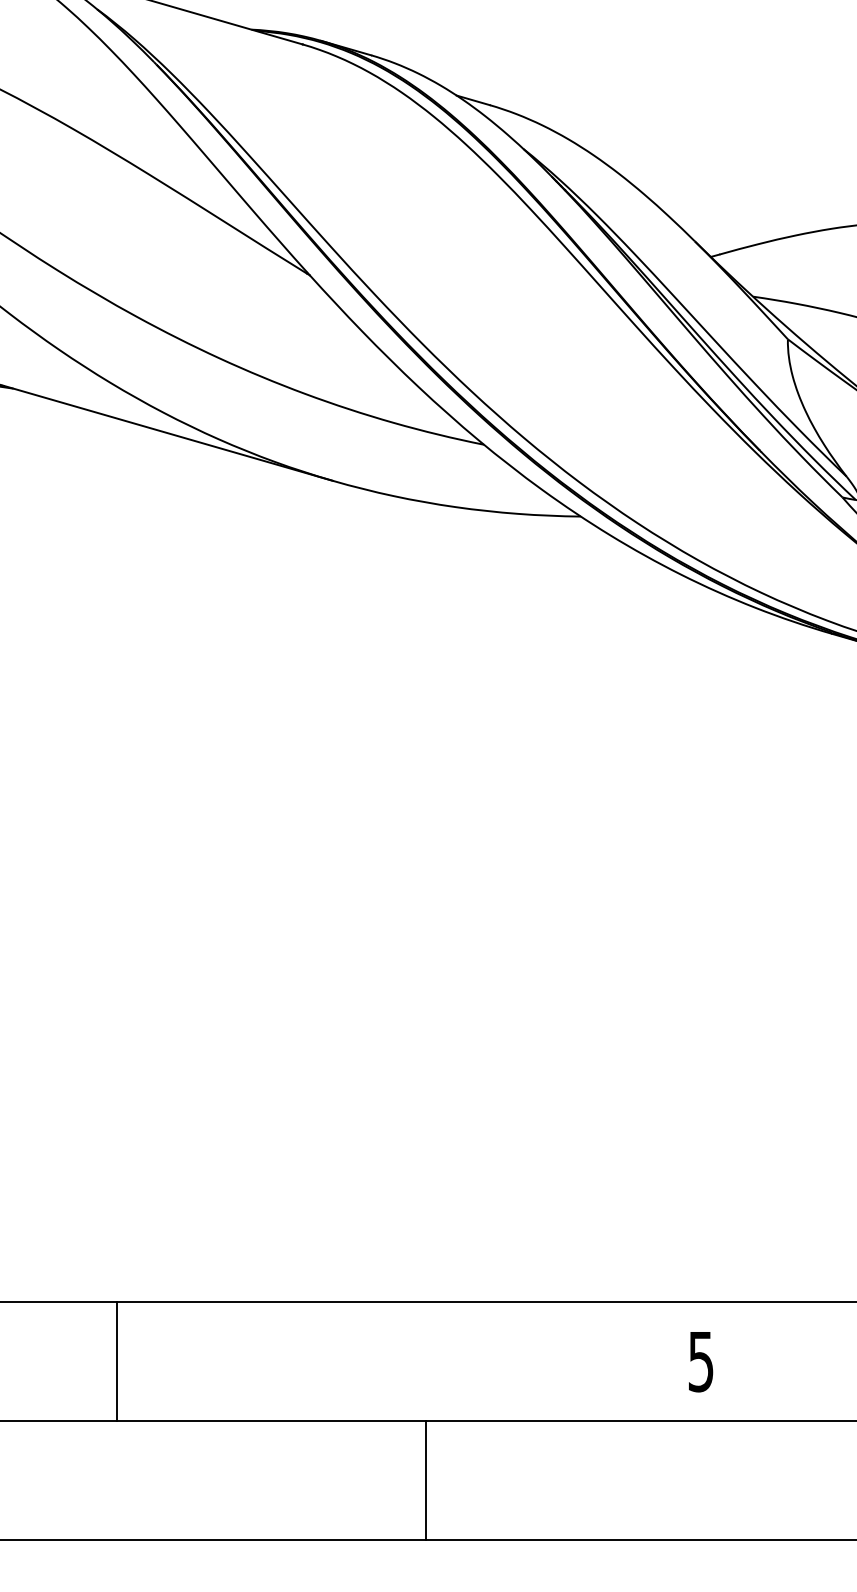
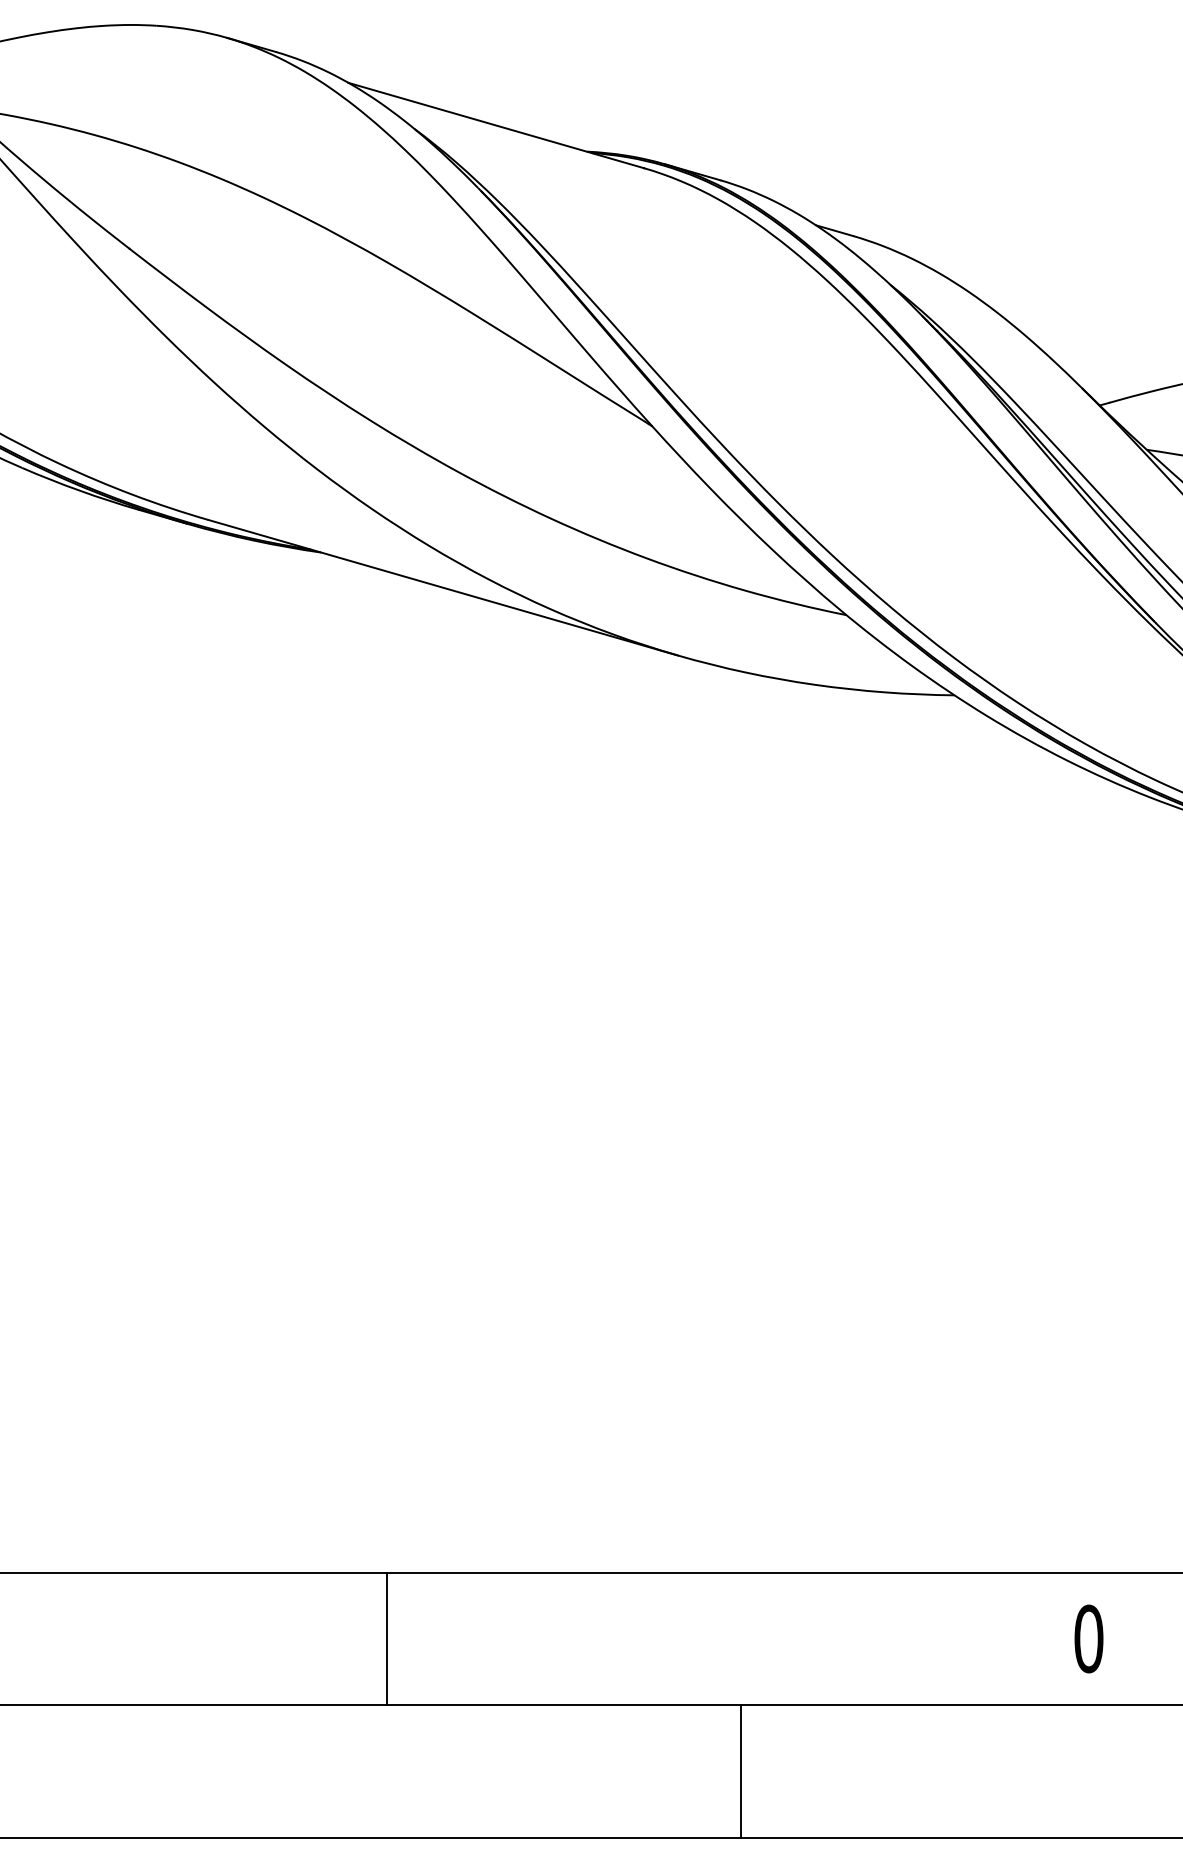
line: (116, 1361) -> (386, 1638), moved
text: (700, 1361) -> (1088, 1638), 5 -> 0
line: (426, 1480) -> (741, 1771), moved

